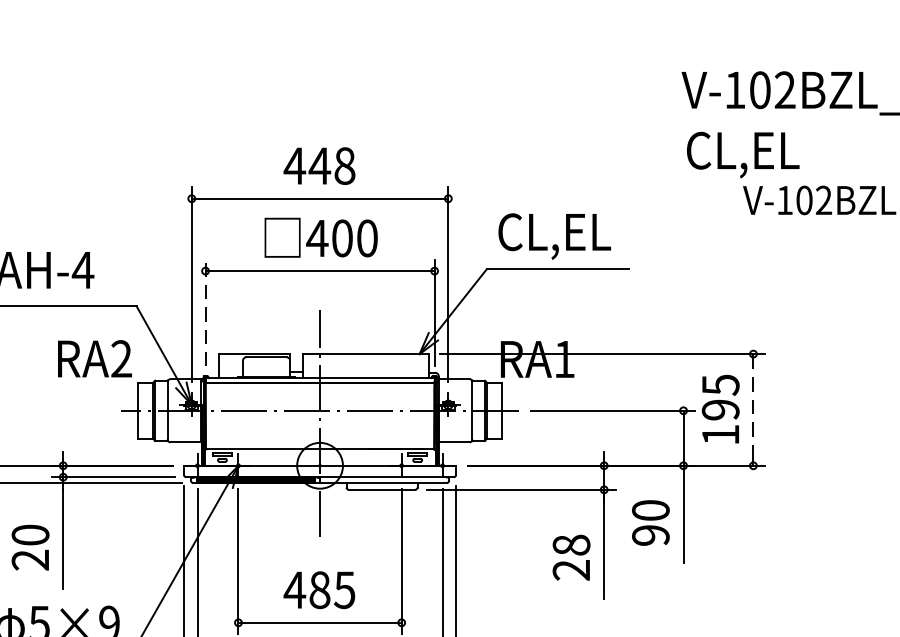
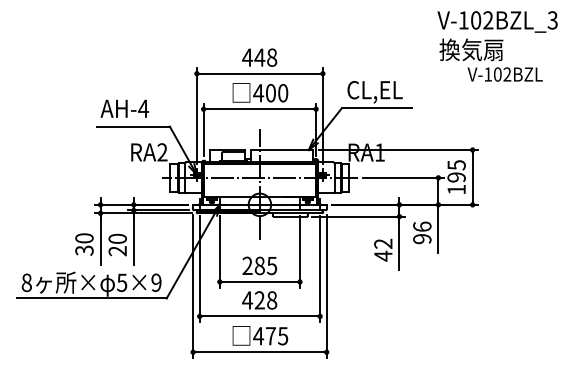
text: (750, 151) -> (471, 50), CL,EL -> 換気扇
line: (205, 312) -> (203, 129), dashed -> solid
line: (752, 408) -> (472, 176), dashed -> solid
text: (651, 509) -> (422, 226), 90 -> 96
text: (571, 556) -> (383, 249), 28 -> 42
text: (294, 589) -> (247, 265), 485 -> 285

